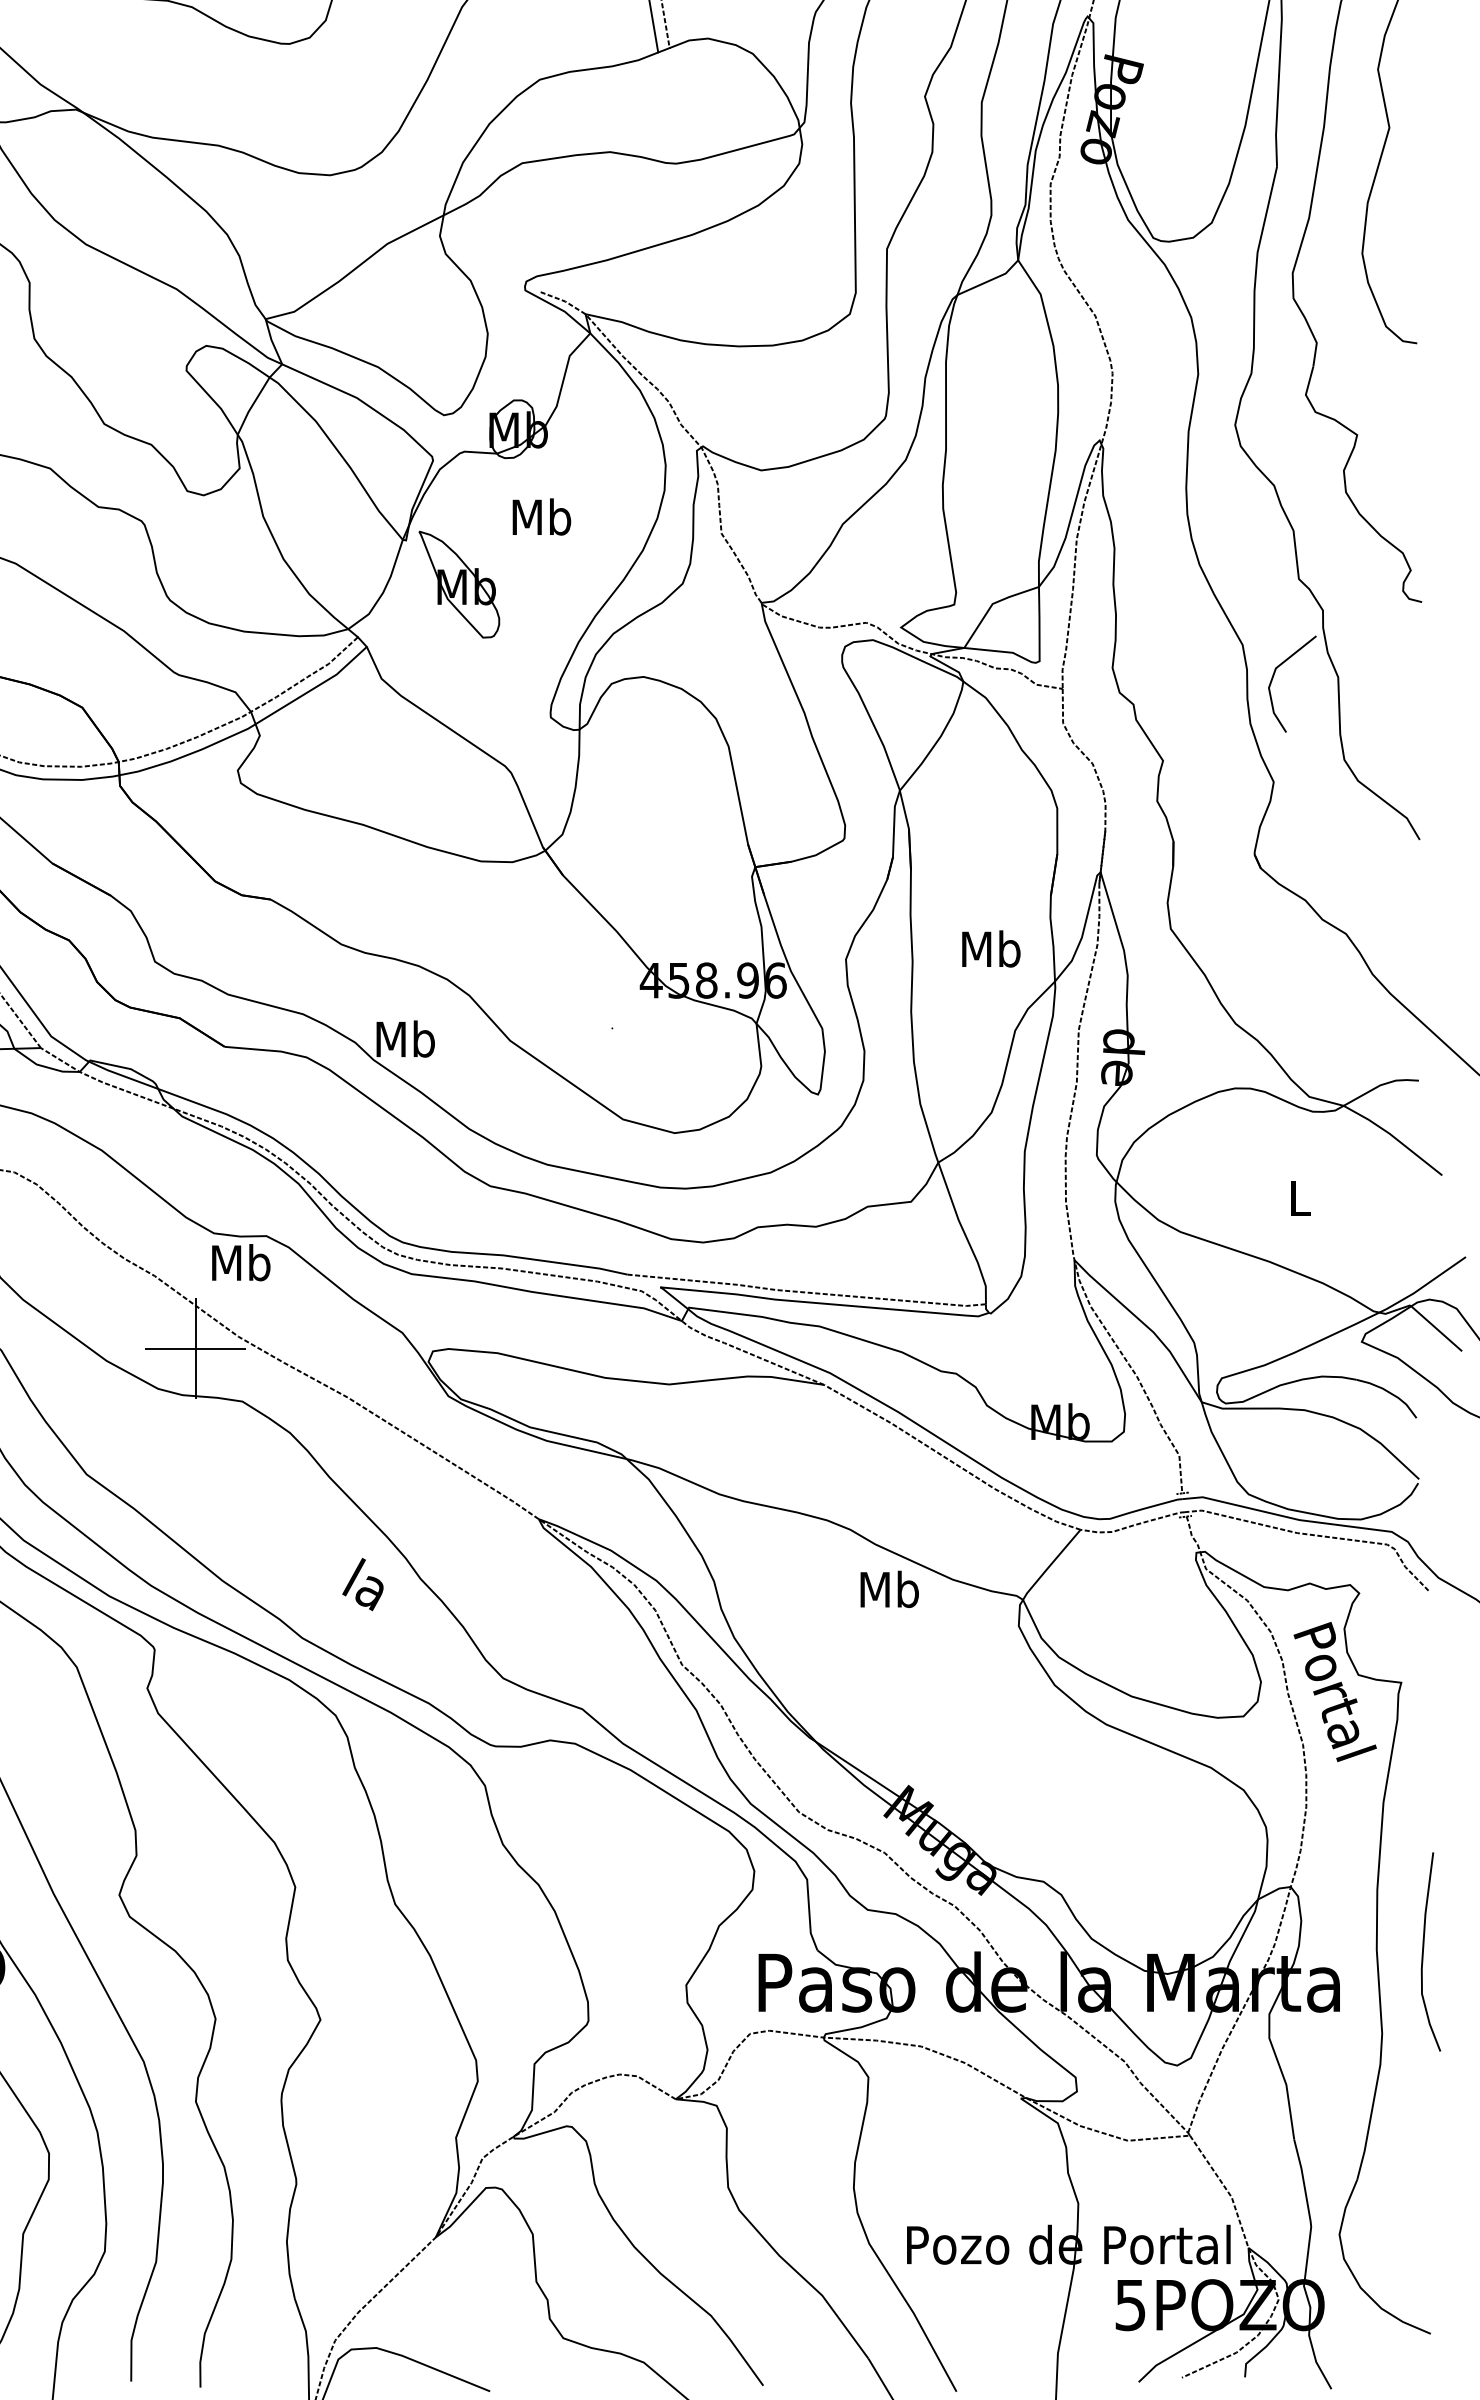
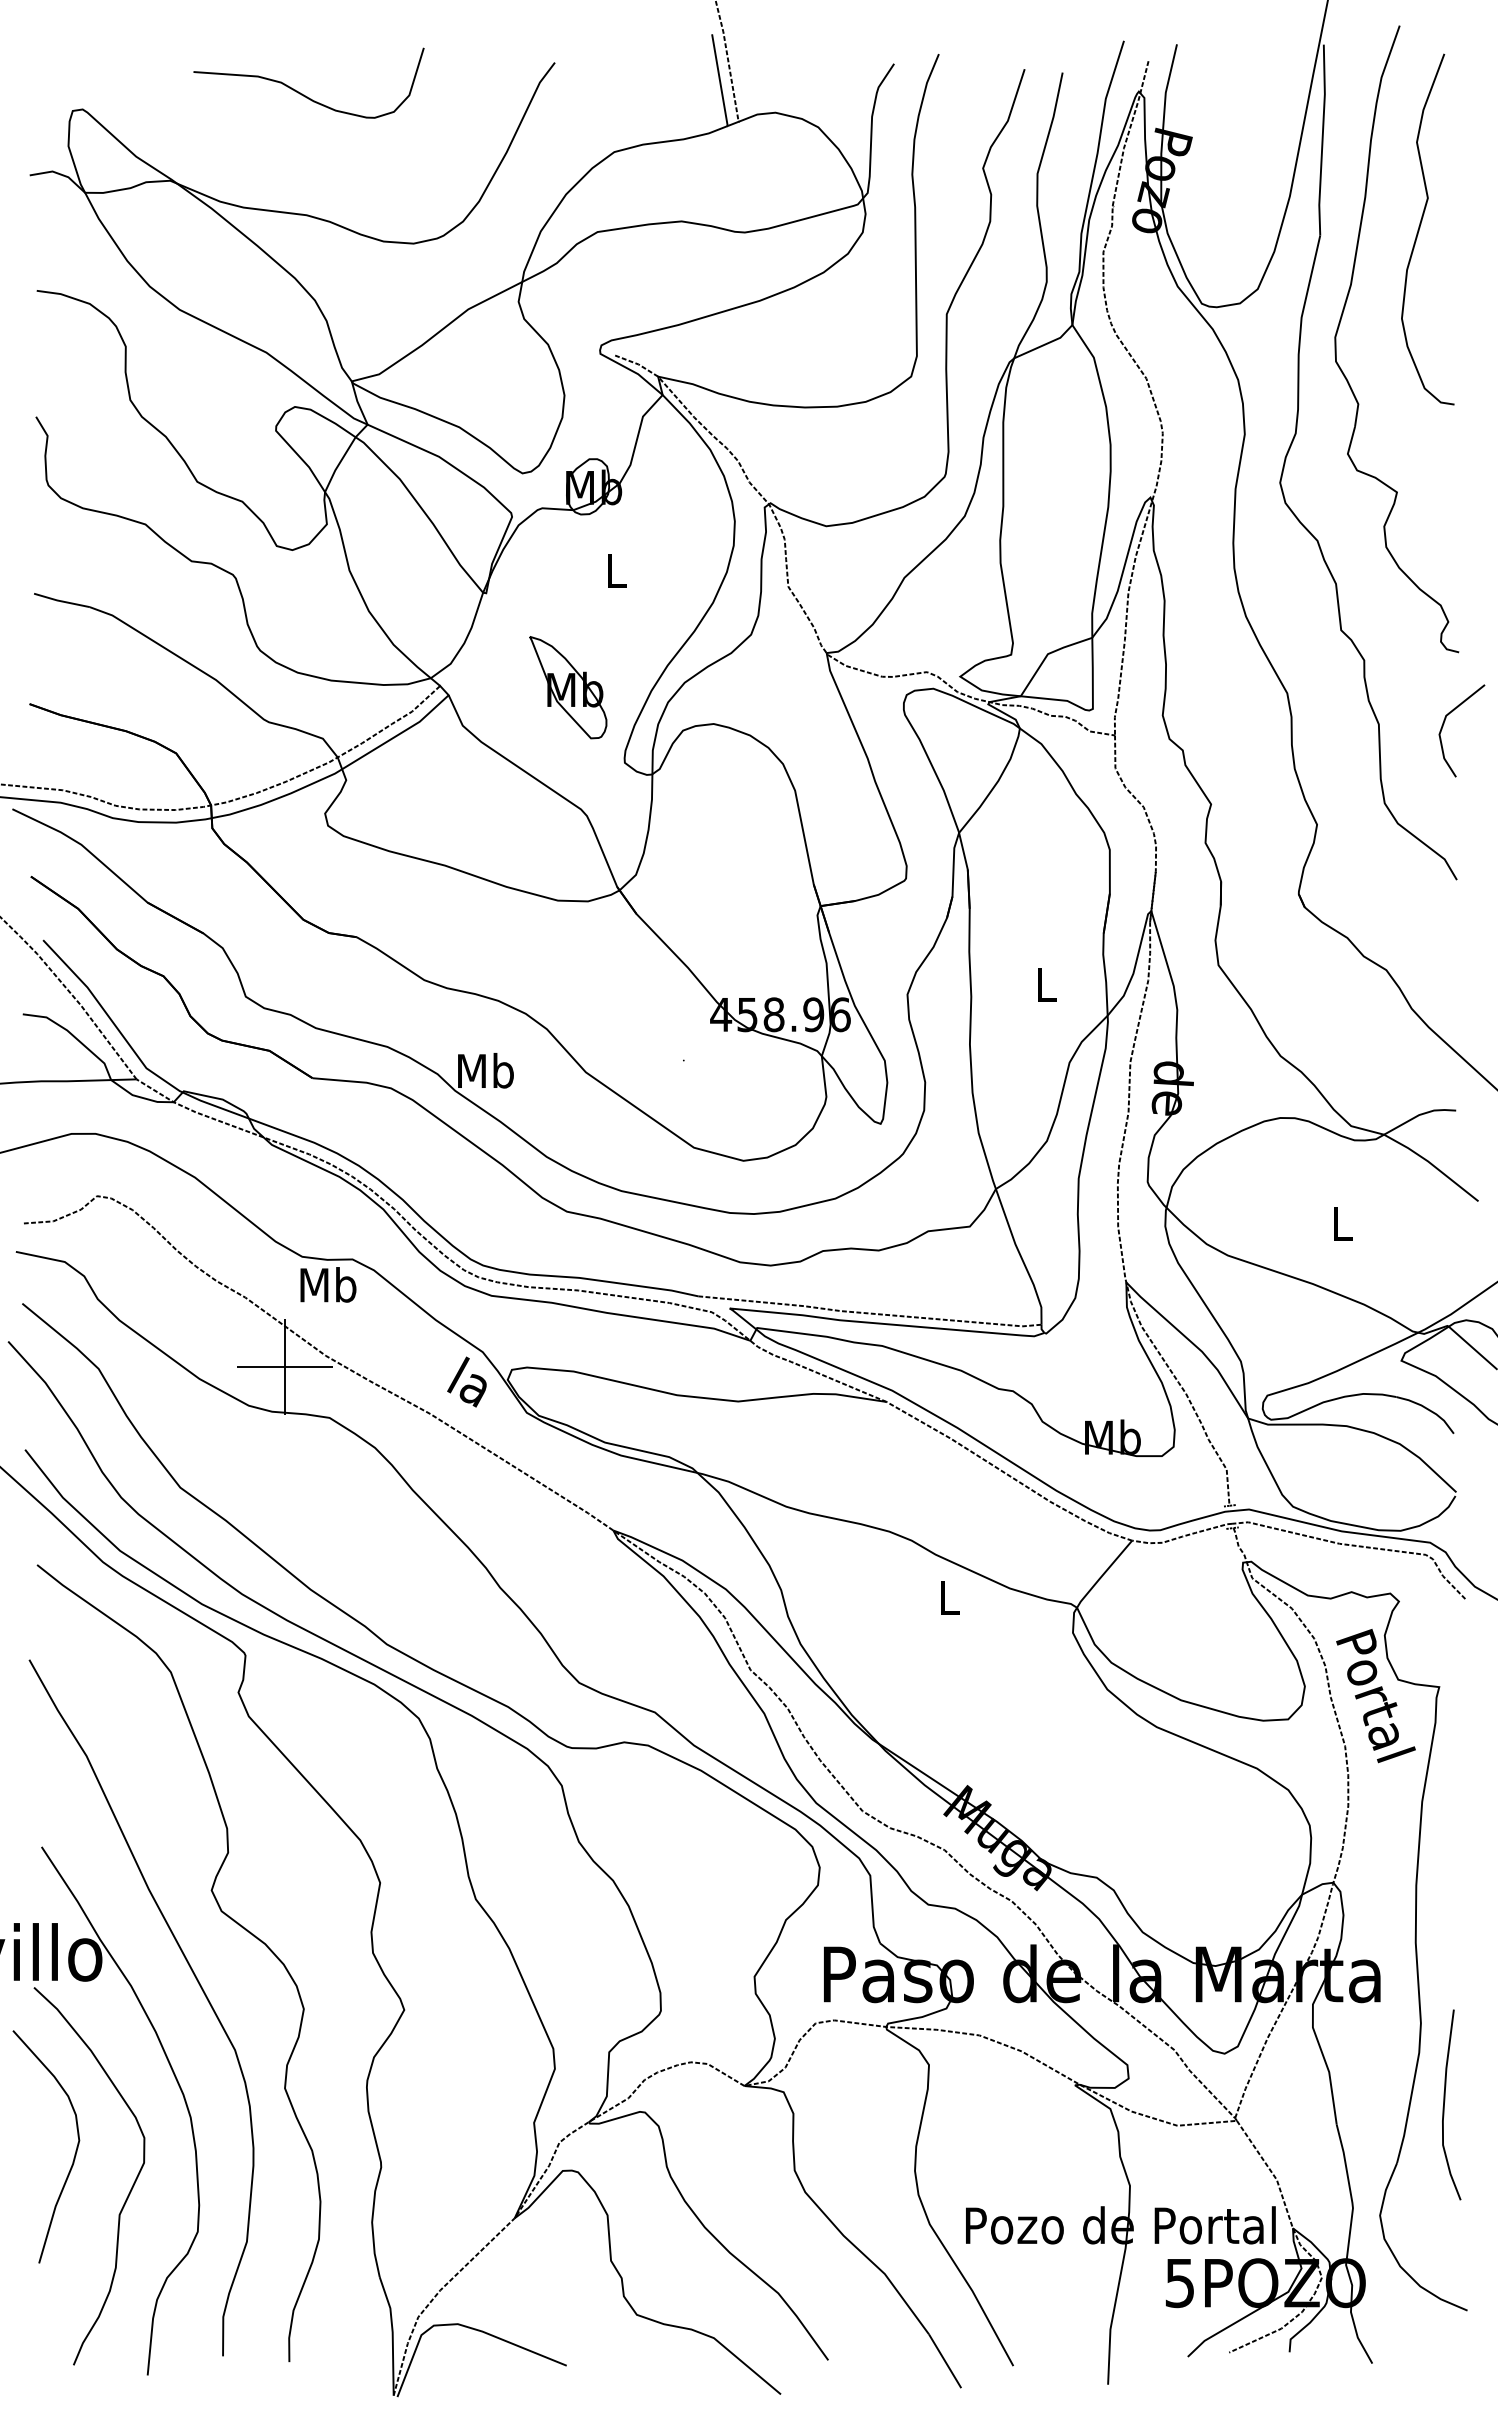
text: (542, 516) -> (616, 570), Mb -> L
part: (459, 584) -> (568, 687), moved
line: (1274, 677) -> (1444, 724), moved
text: (991, 948) -> (1046, 984), Mb -> L
text: (362, 1583) -> (466, 1381), moved
text: (889, 1589) -> (949, 1597), Mb -> L
curve: (1424, 1948) -> (1445, 2101), moved

